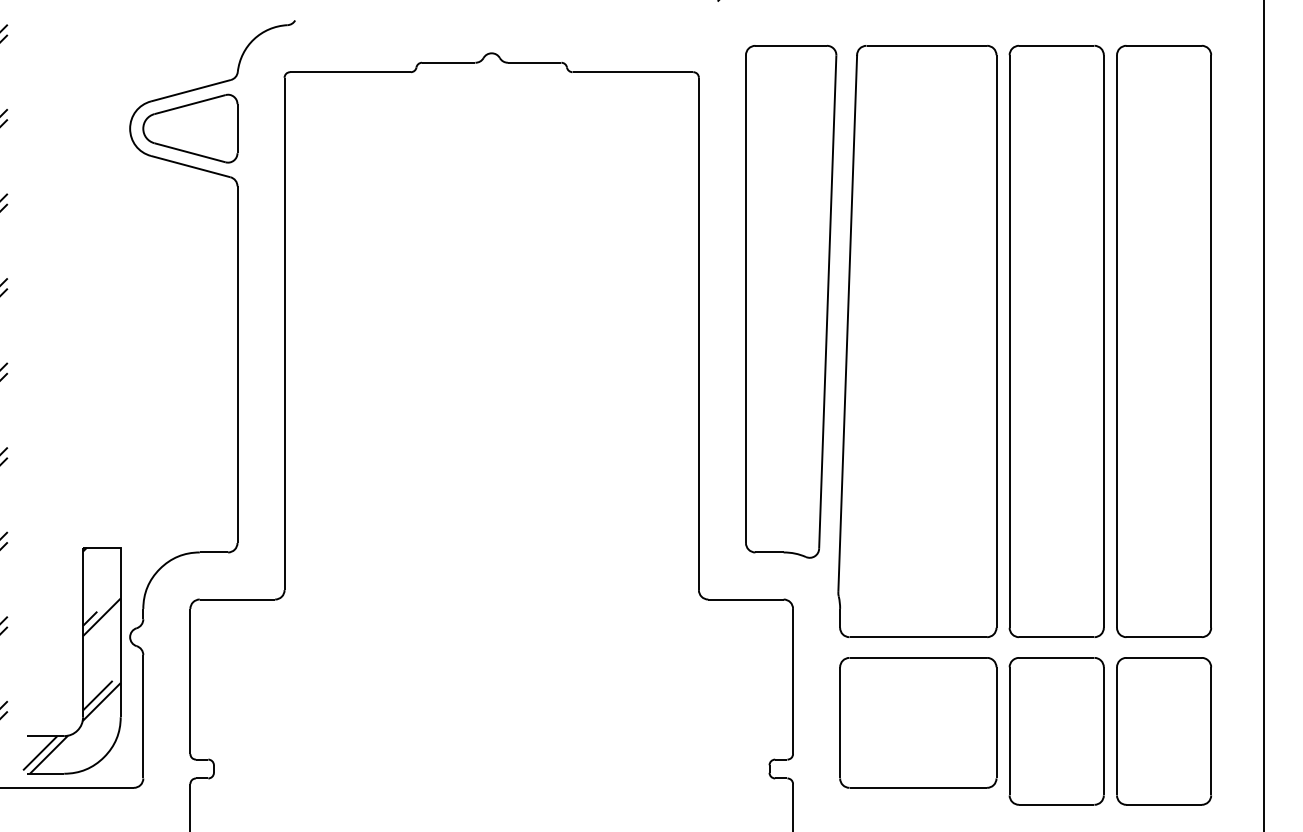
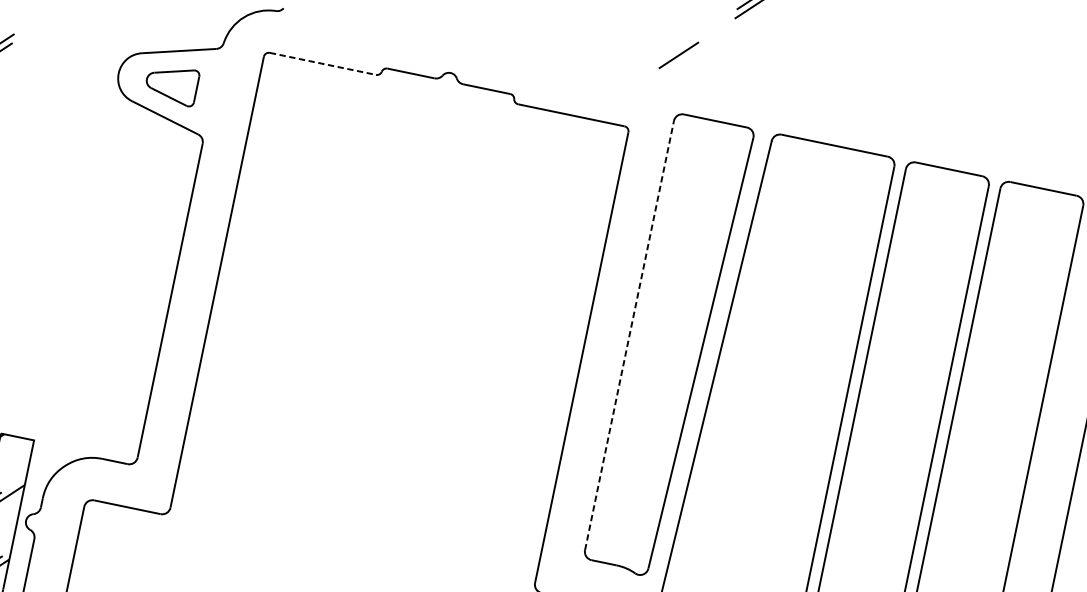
line: (351, 72) -> (323, 64), solid -> dashed
part: (190, 128) -> (171, 84), size x0.6
line: (745, 299) -> (629, 335), solid -> dashed

